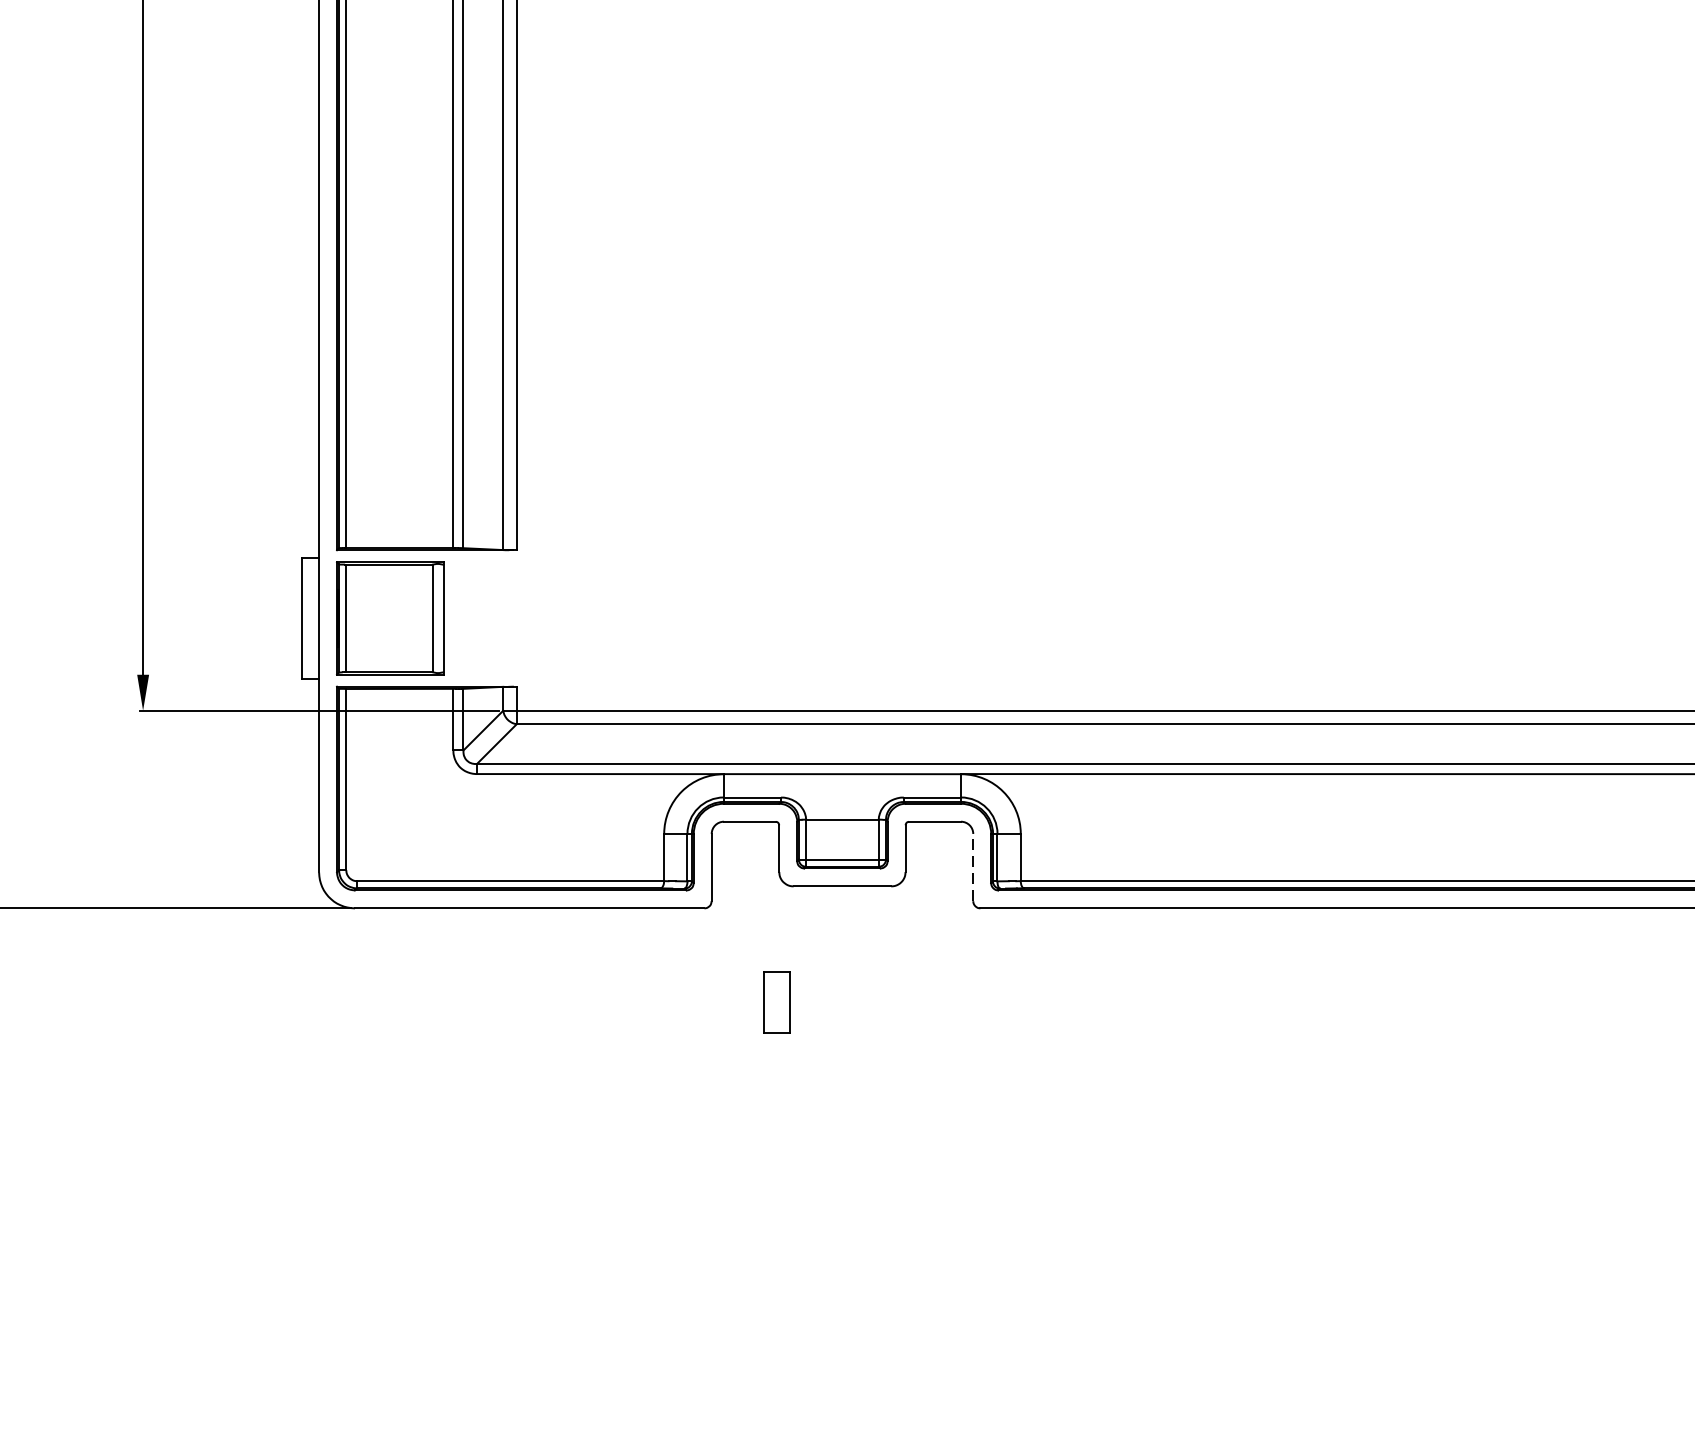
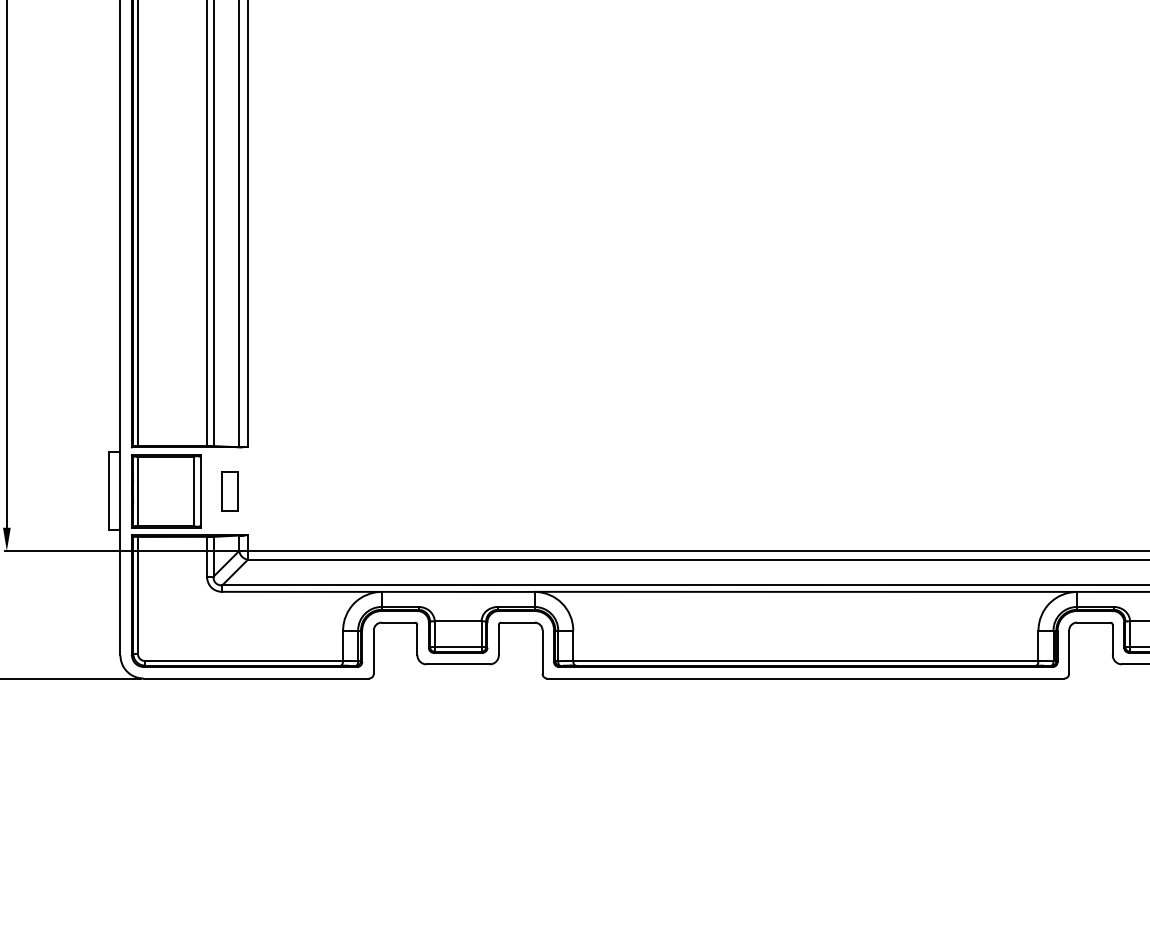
line: (973, 868) -> (542, 652), dashed -> solid
part: (776, 1002) -> (229, 491), moved

